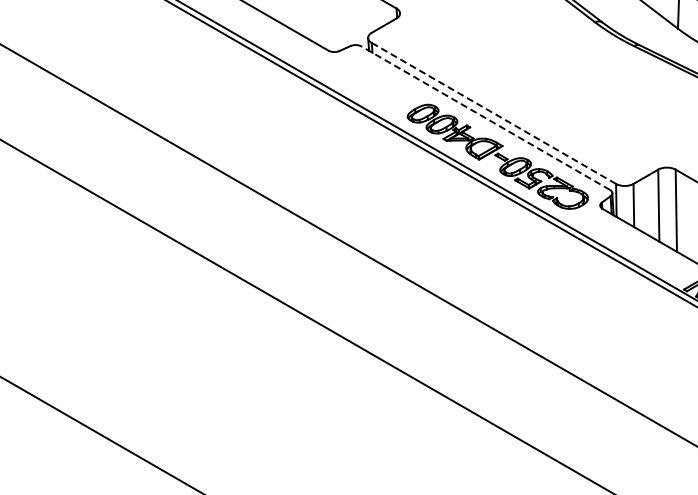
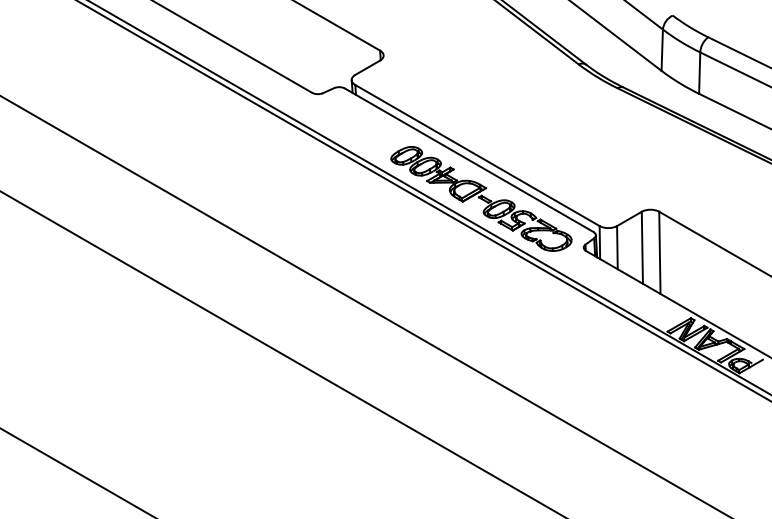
line: (493, 113) -> (477, 155), dashed -> solid
line: (484, 118) -> (468, 160), dashed -> solid

